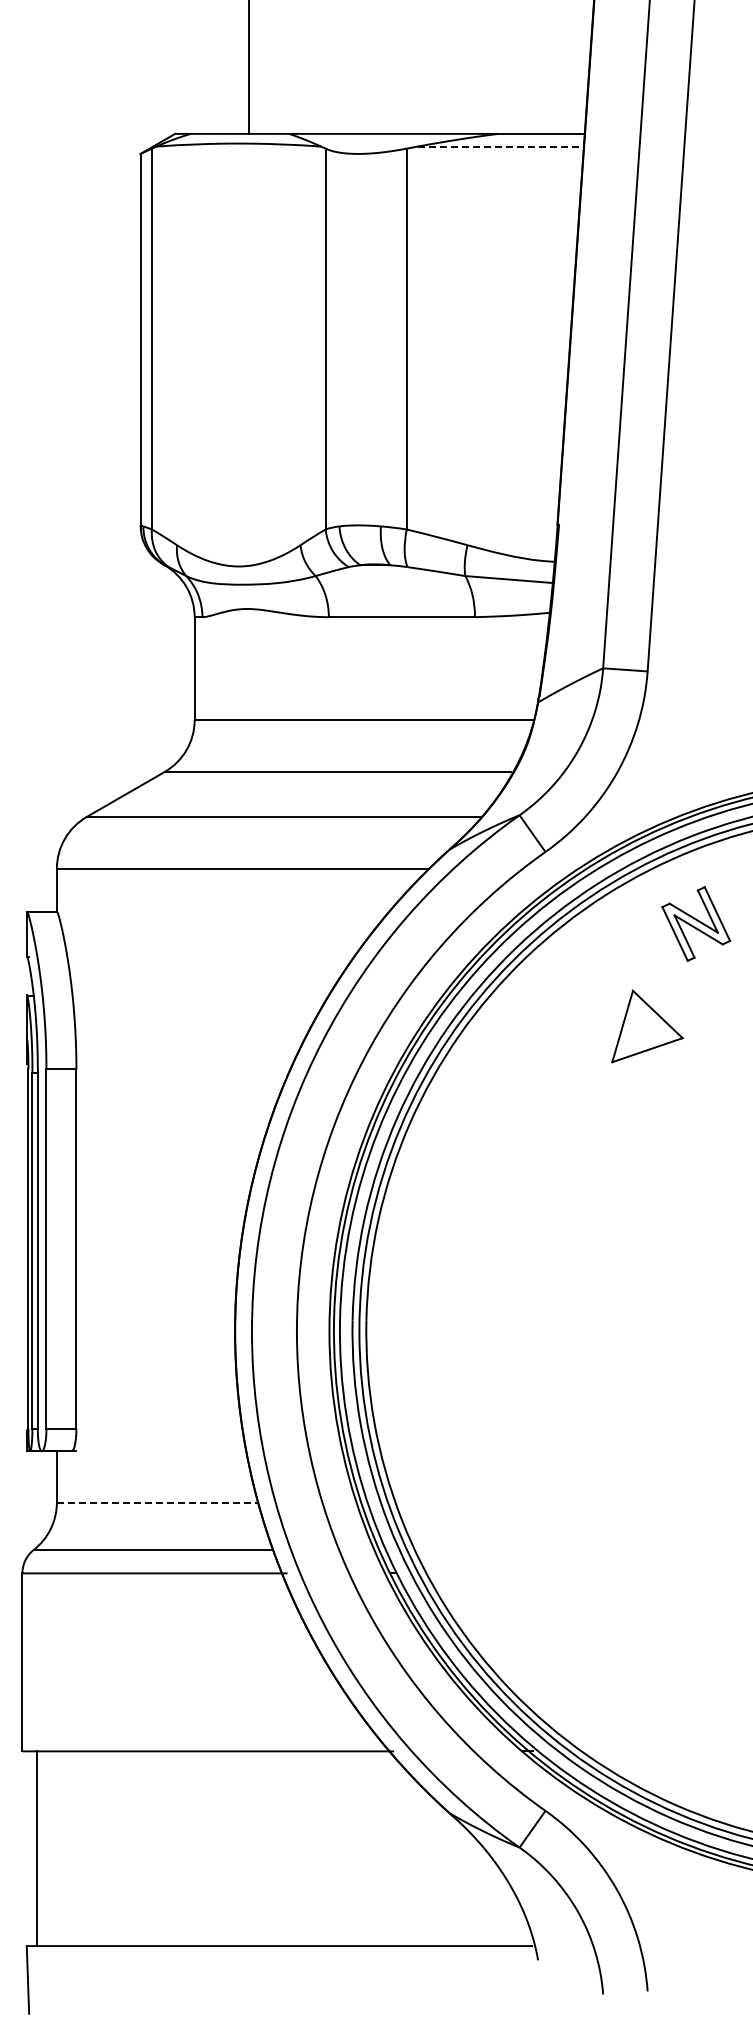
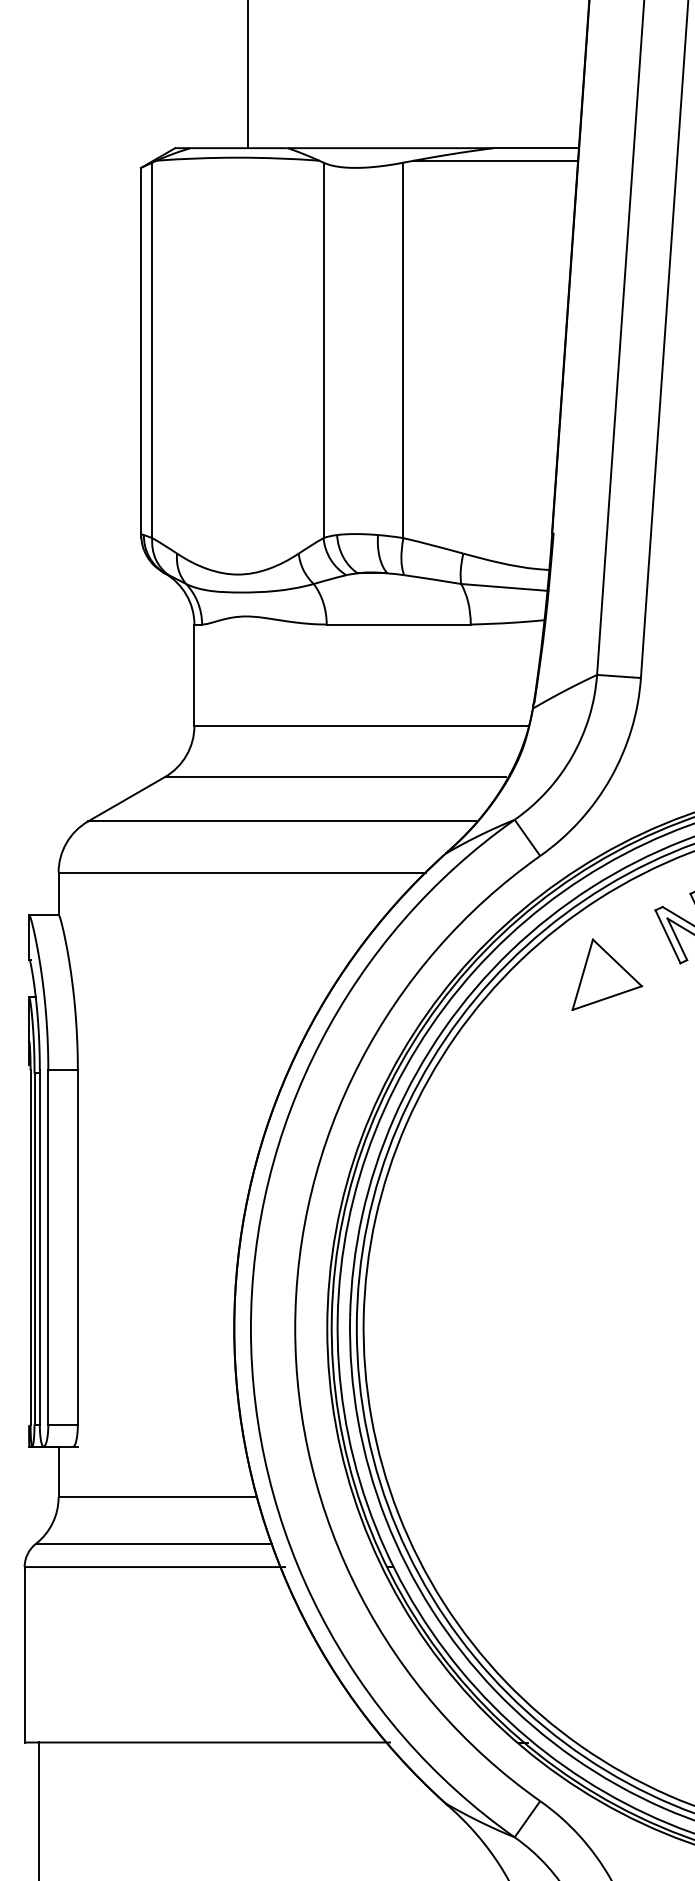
line: (501, 146) -> (496, 160), dashed -> solid
part: (647, 1026) -> (607, 974), moved
line: (157, 1502) -> (157, 1497), dashed -> solid

